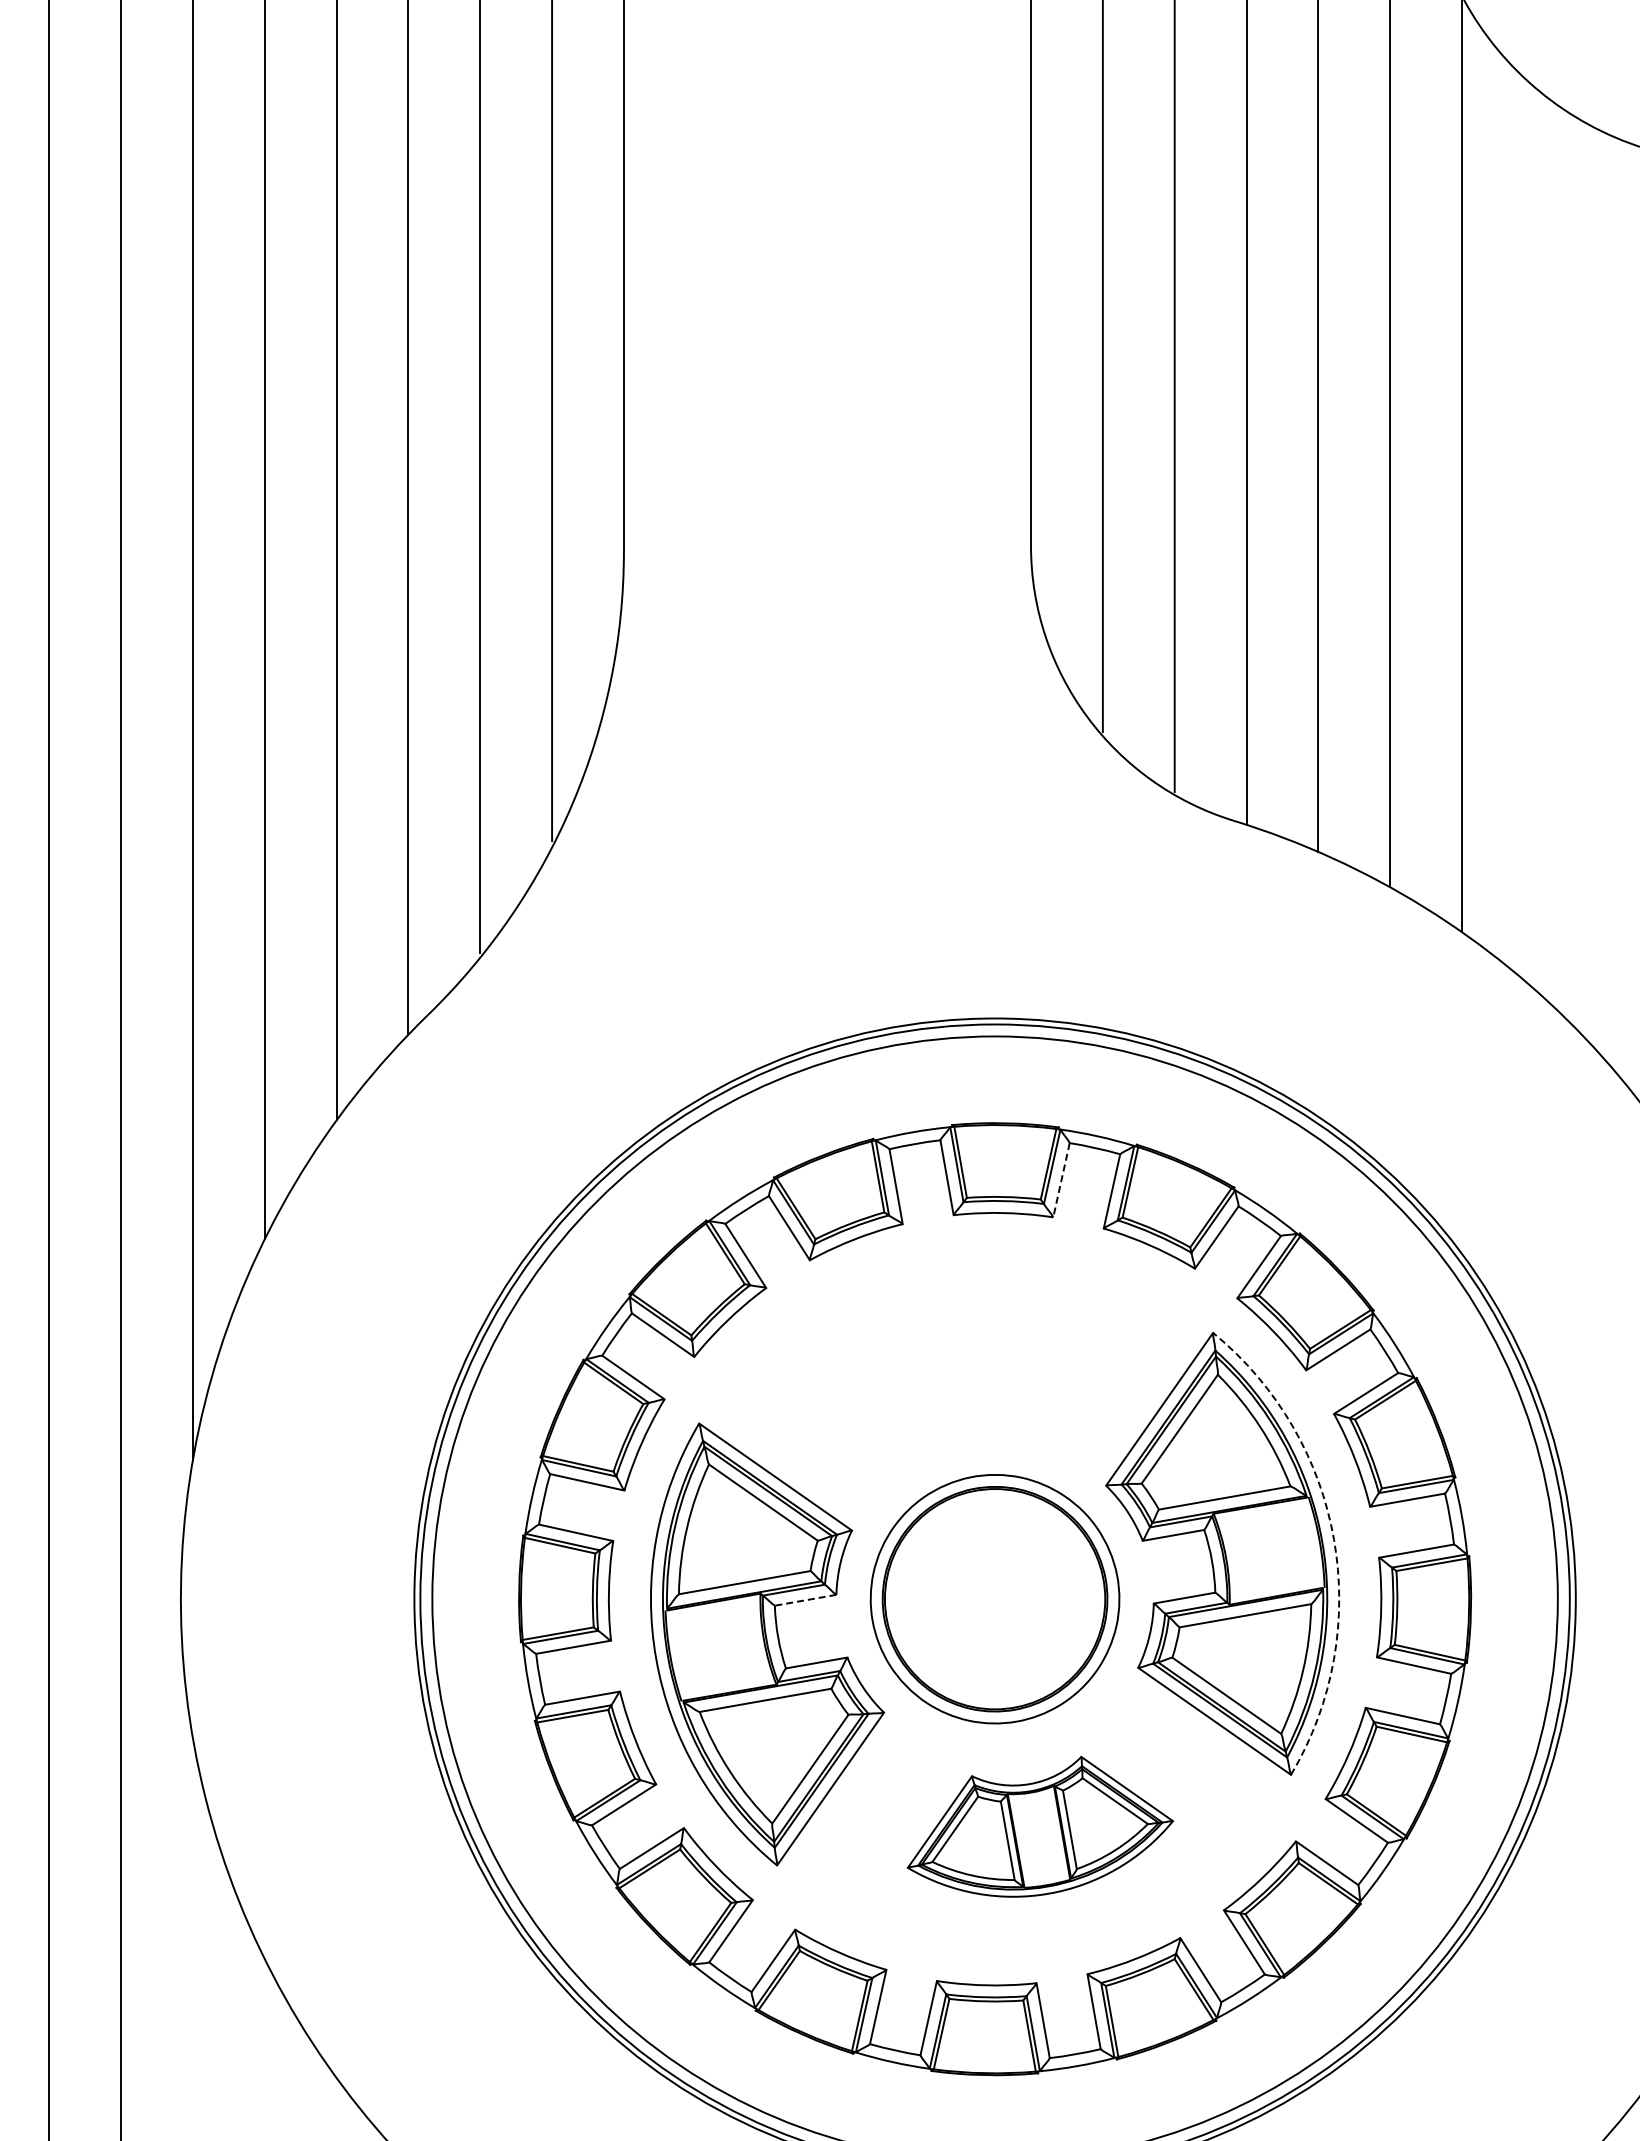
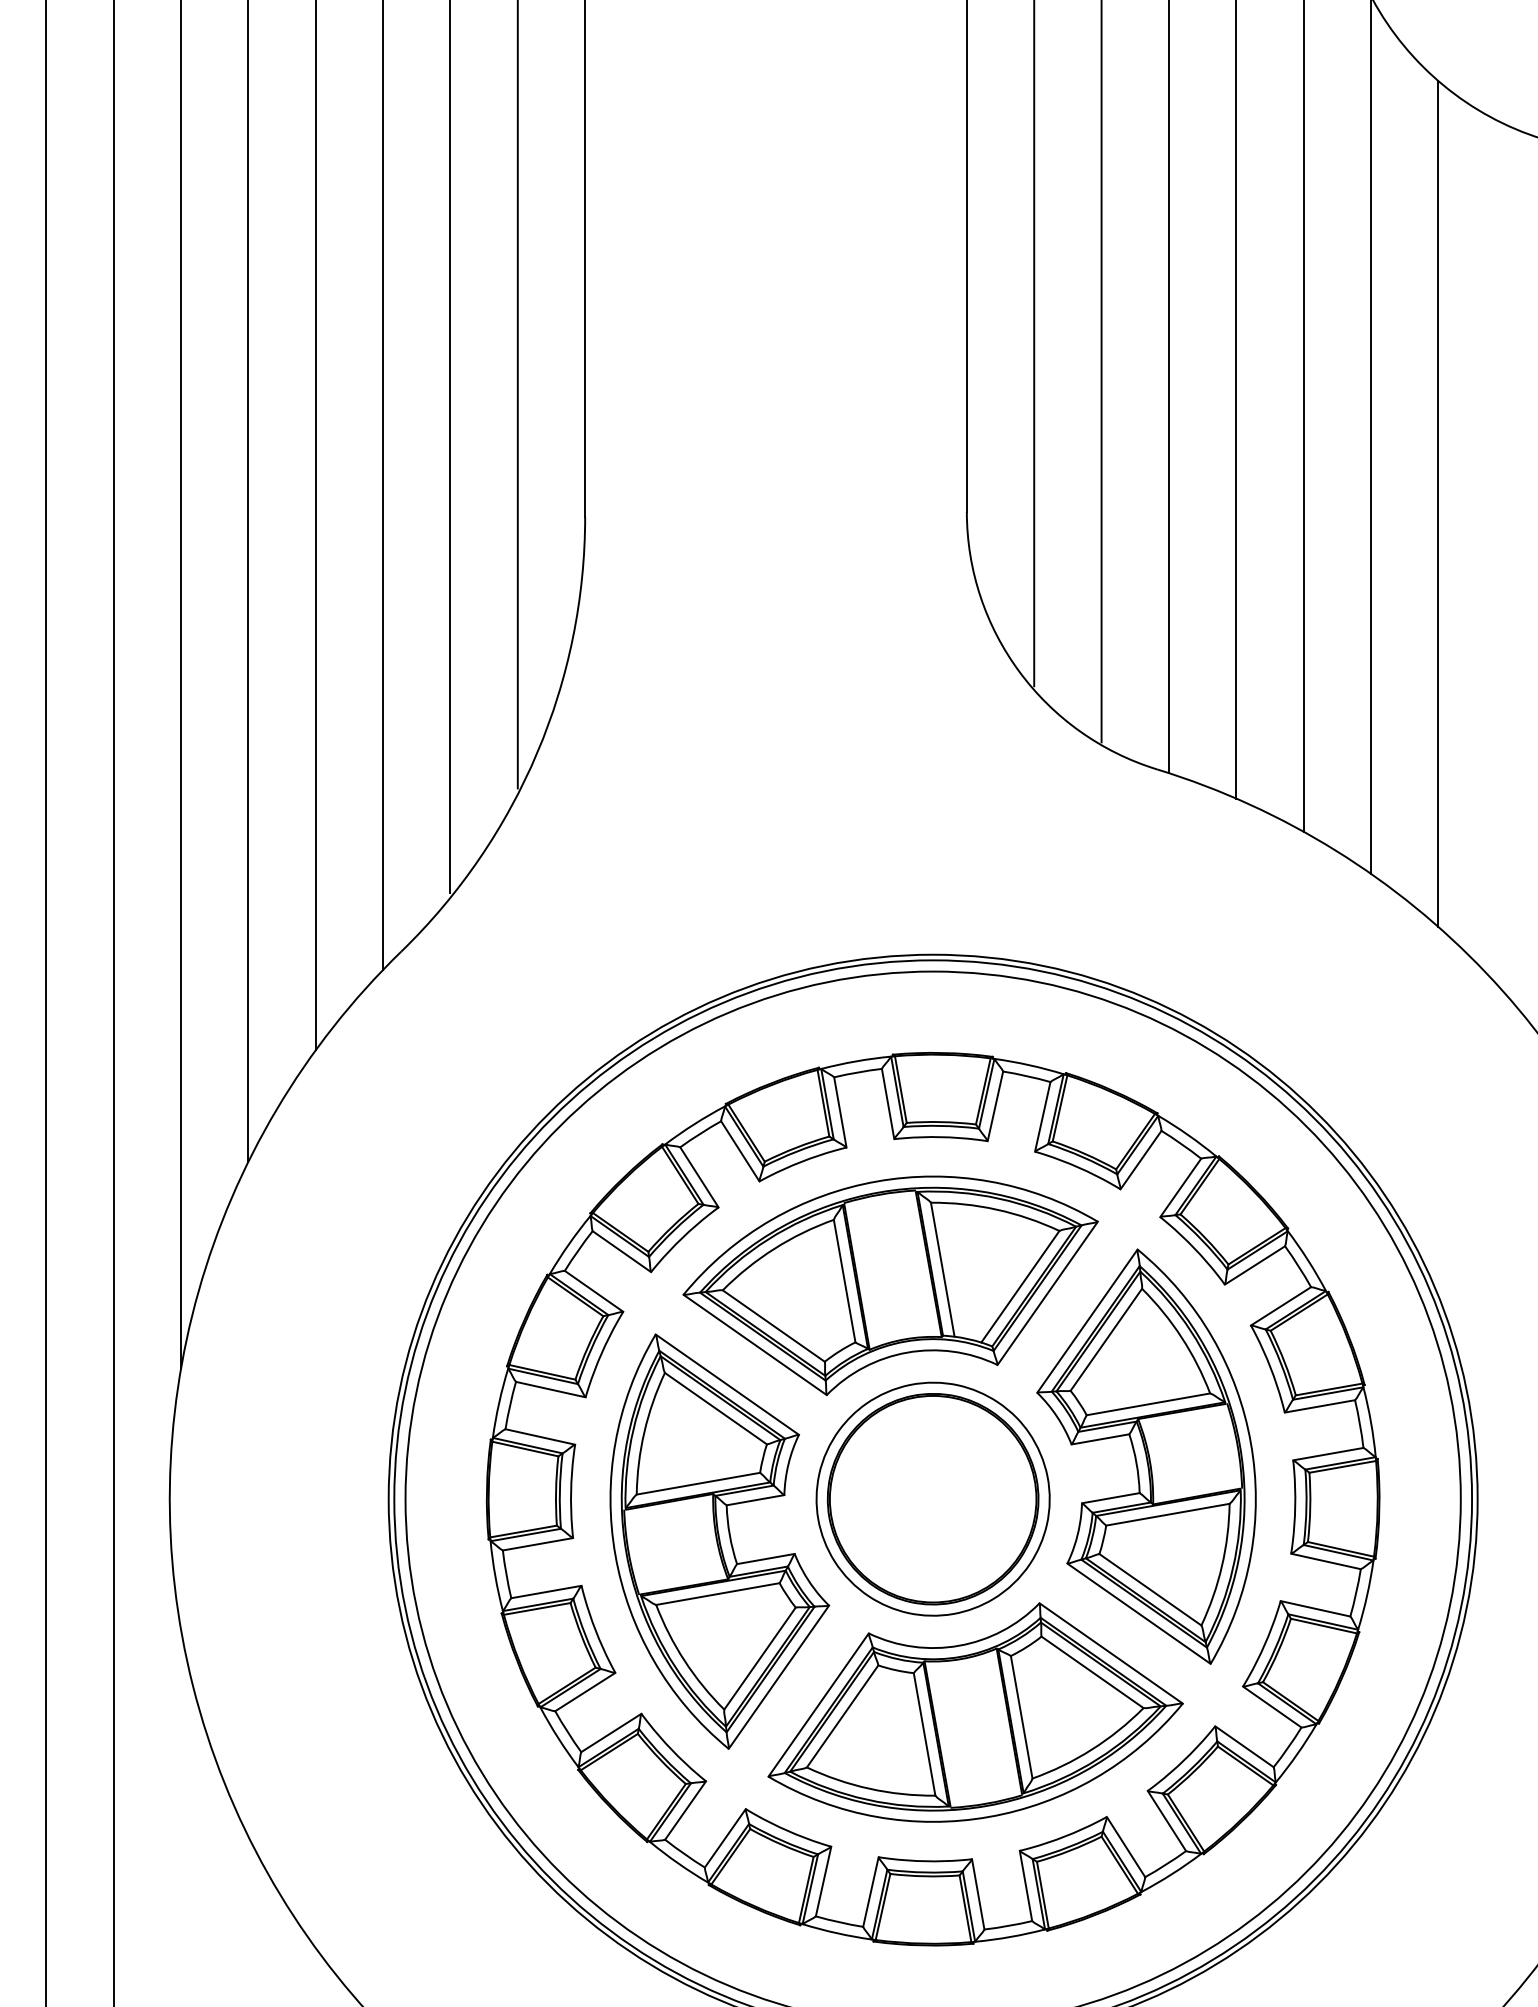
line: (1533, 537) -> (1437, 503), added
line: (1061, 1180) -> (995, 1106), dashed -> solid
part: (949, 1371) -> (890, 1285), added
arc: (1333, 1539) -> (1250, 1443), dashed -> solid
line: (805, 1600) -> (755, 1500), dashed -> solid
part: (1040, 1826) -> (975, 1712), size x1.67

